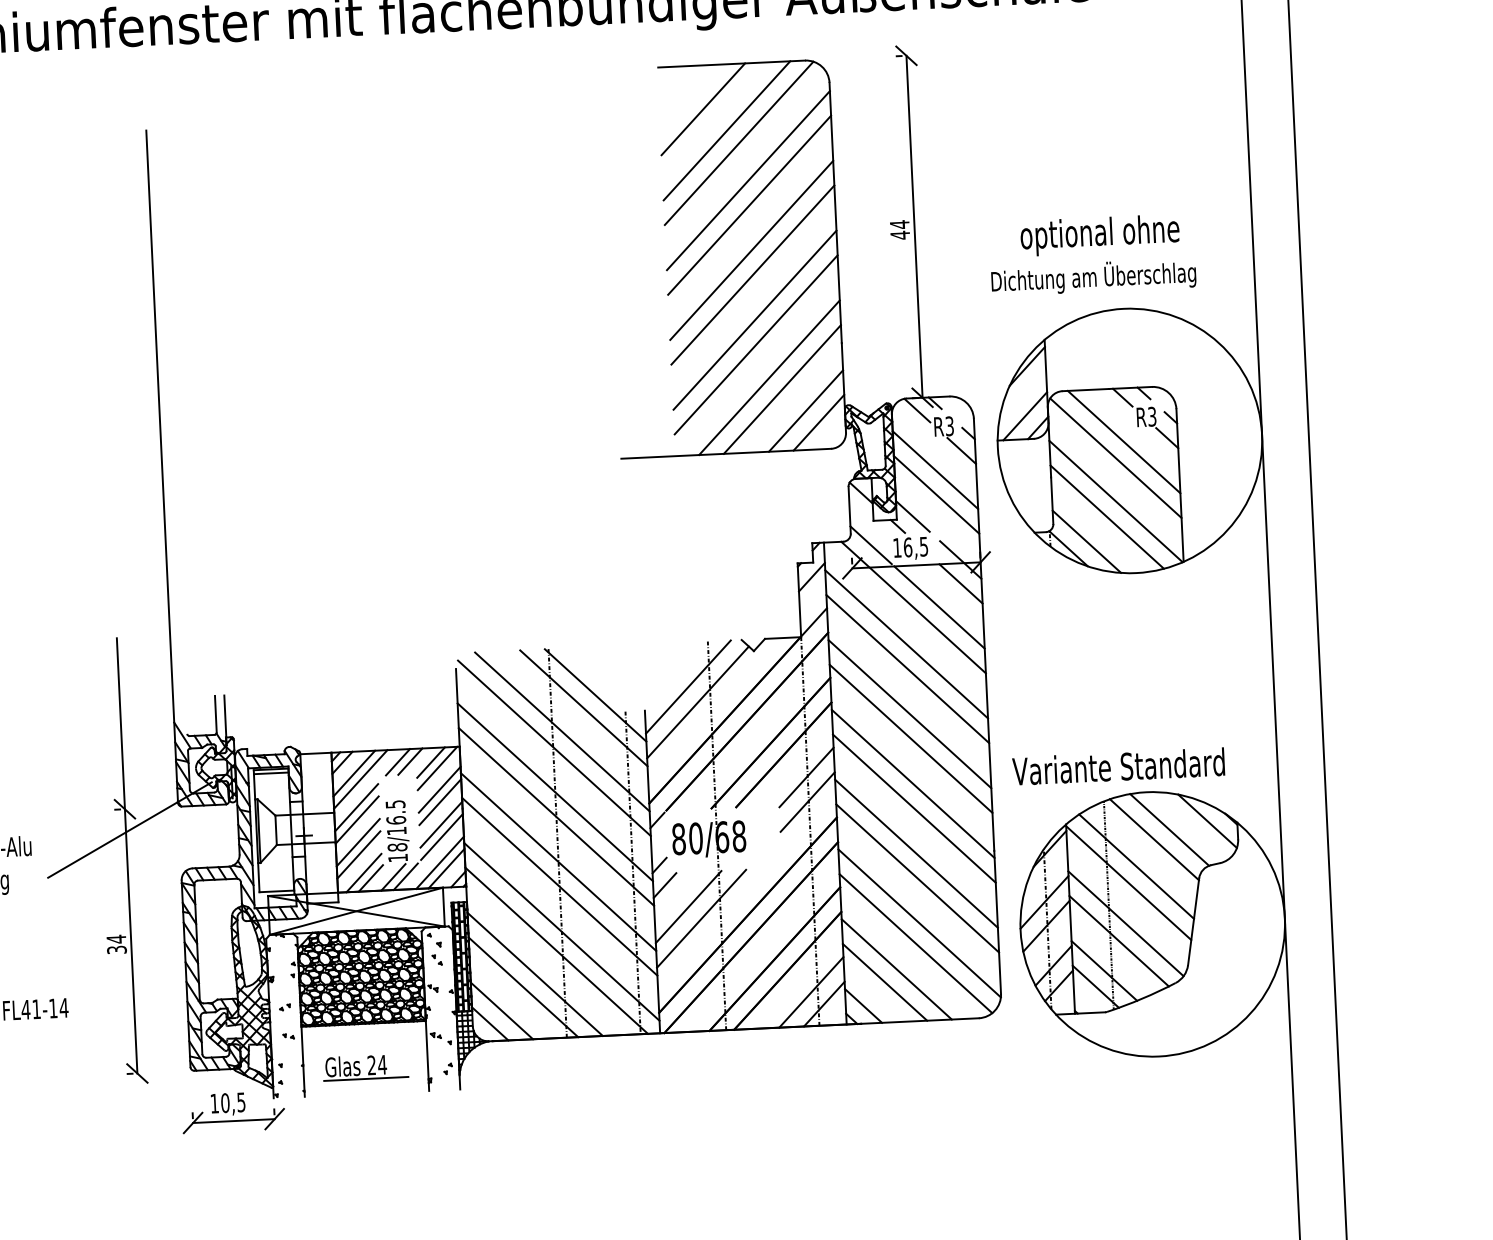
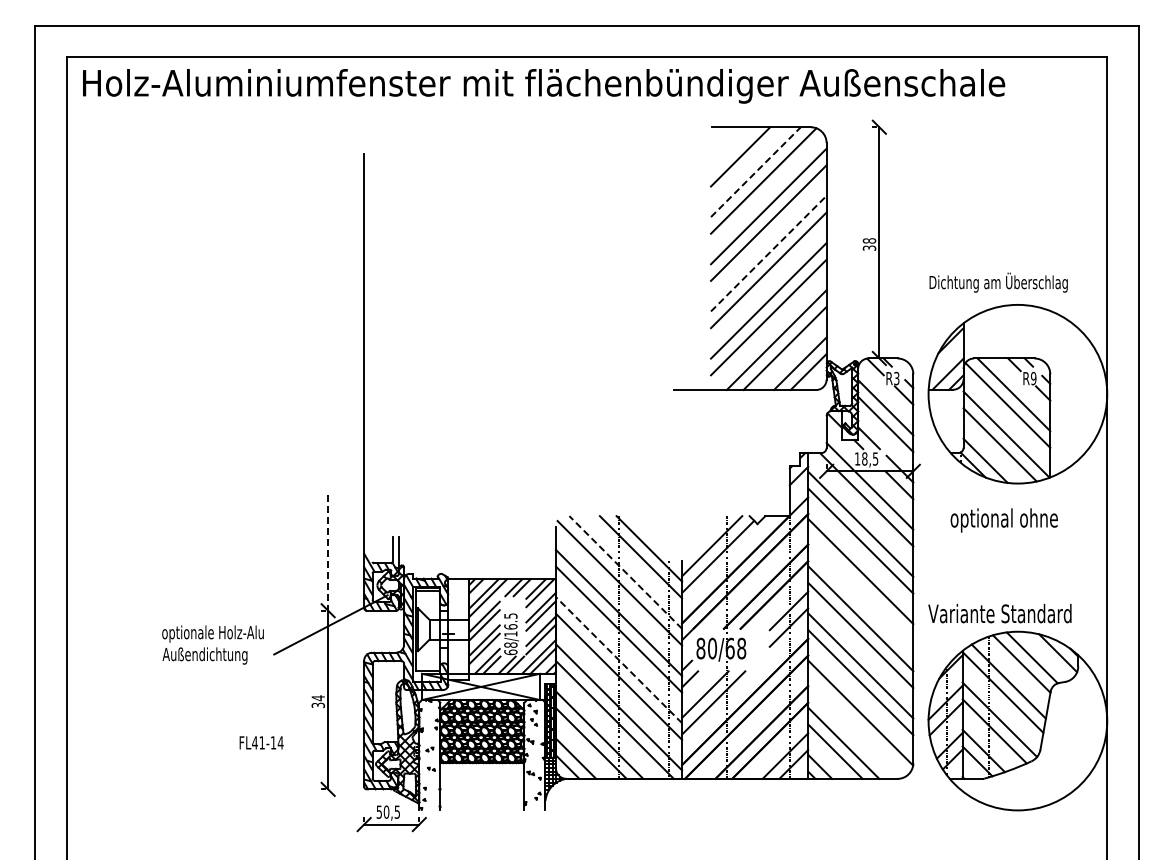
line: (726, 131) -> (755, 172), solid -> dashed
text: (900, 229) -> (869, 244), 44 -> 38
text: (1098, 235) -> (1003, 520), moved
line: (751, 250) -> (768, 253), solid -> dashed
text: (1151, 416) -> (1033, 378), R3 -> R9
text: (907, 546) -> (864, 458), 16,5 -> 18,5
line: (121, 723) -> (328, 552), solid -> dashed
line: (562, 731) -> (625, 572), solid -> dashed
line: (910, 737) -> (860, 587), removed
text: (397, 858) -> (510, 652), 18/16.5 -> 68/16.5
line: (557, 861) -> (618, 659), solid -> dashed
line: (915, 943) -> (857, 726), removed
part: (365, 1067) -> (482, 792), removed
text: (213, 1102) -> (378, 811), 10,5 -> 50,5

